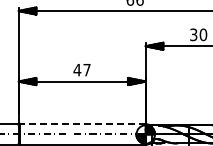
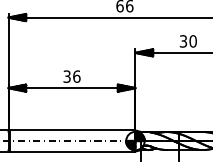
text: (81, 69) -> (71, 76), 47 -> 36
line: (82, 123) -> (72, 130), dashed -> solid

